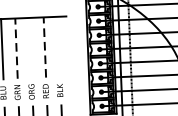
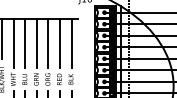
line: (45, 46) -> (60, 43), dashed -> solid
line: (59, 46) -> (71, 43), added
line: (30, 47) -> (48, 43), added
line: (15, 48) -> (36, 43), dashed -> solid

